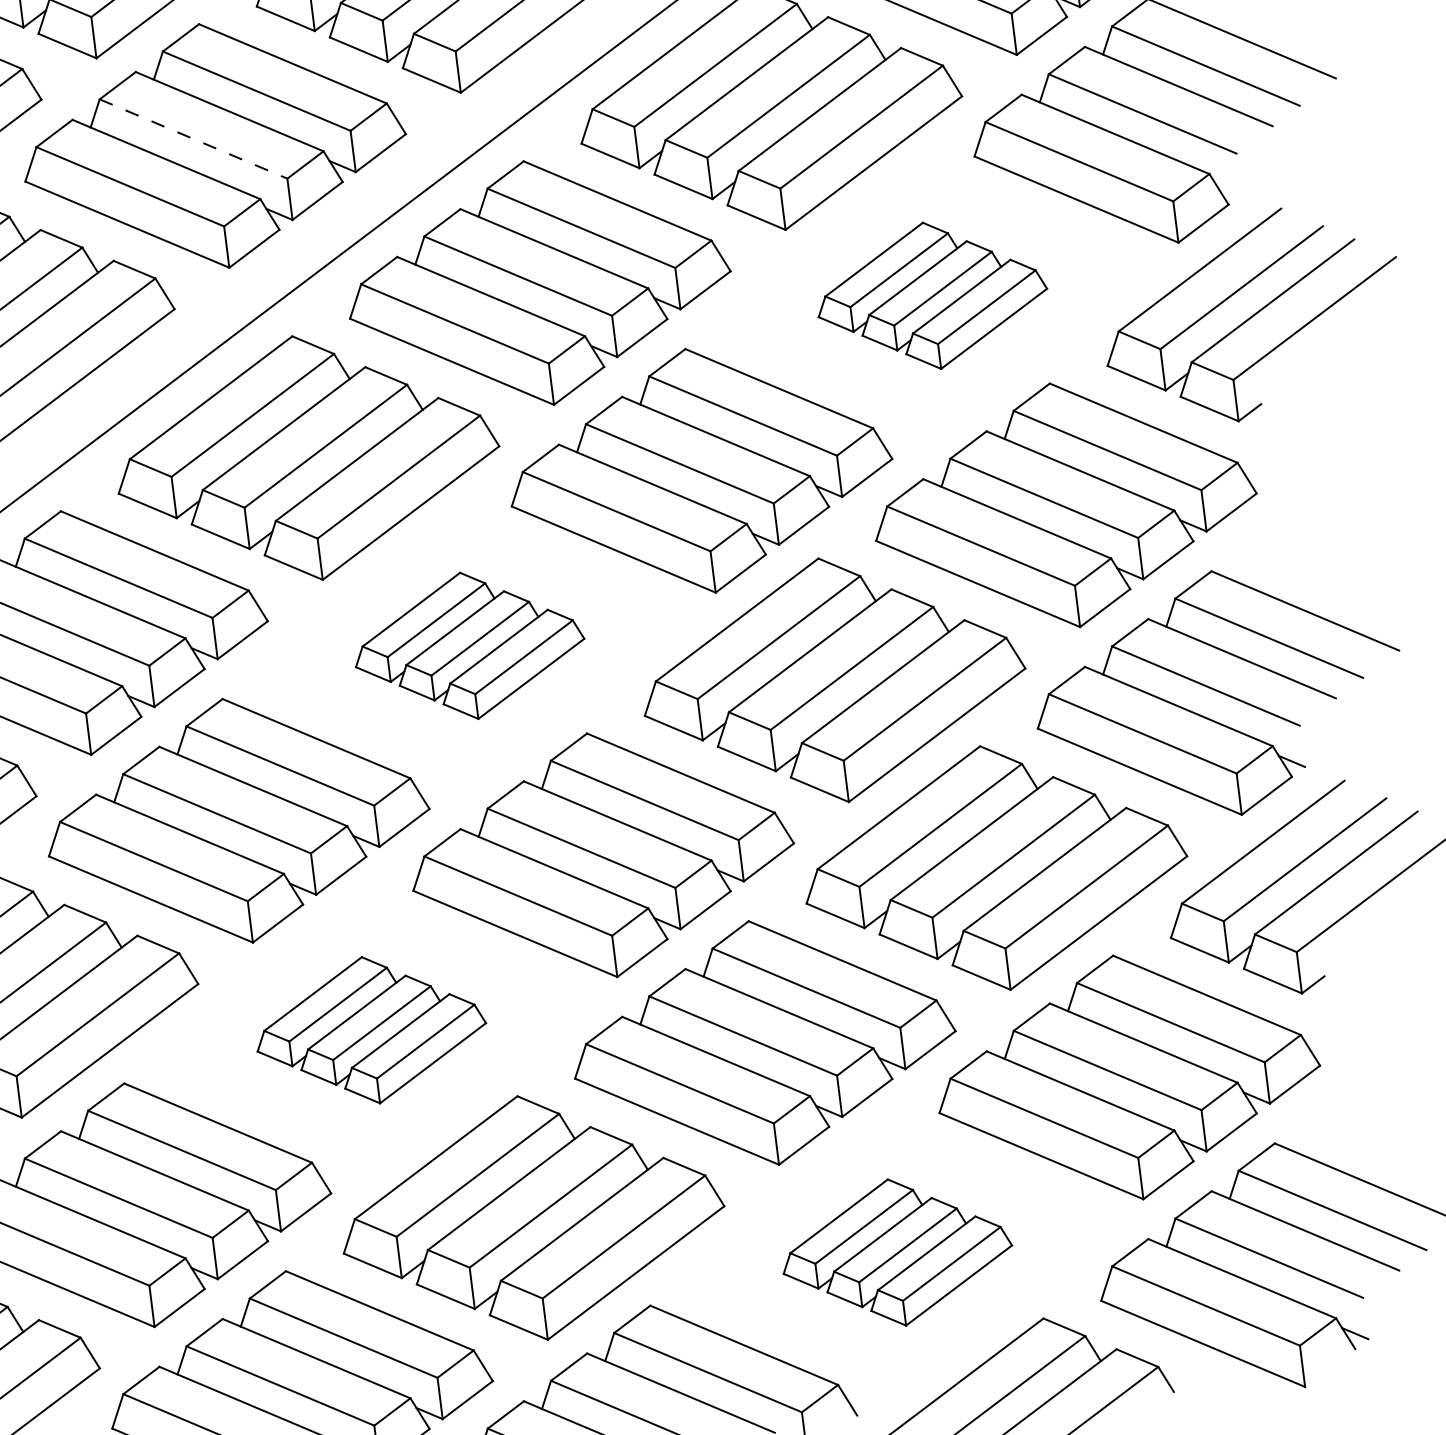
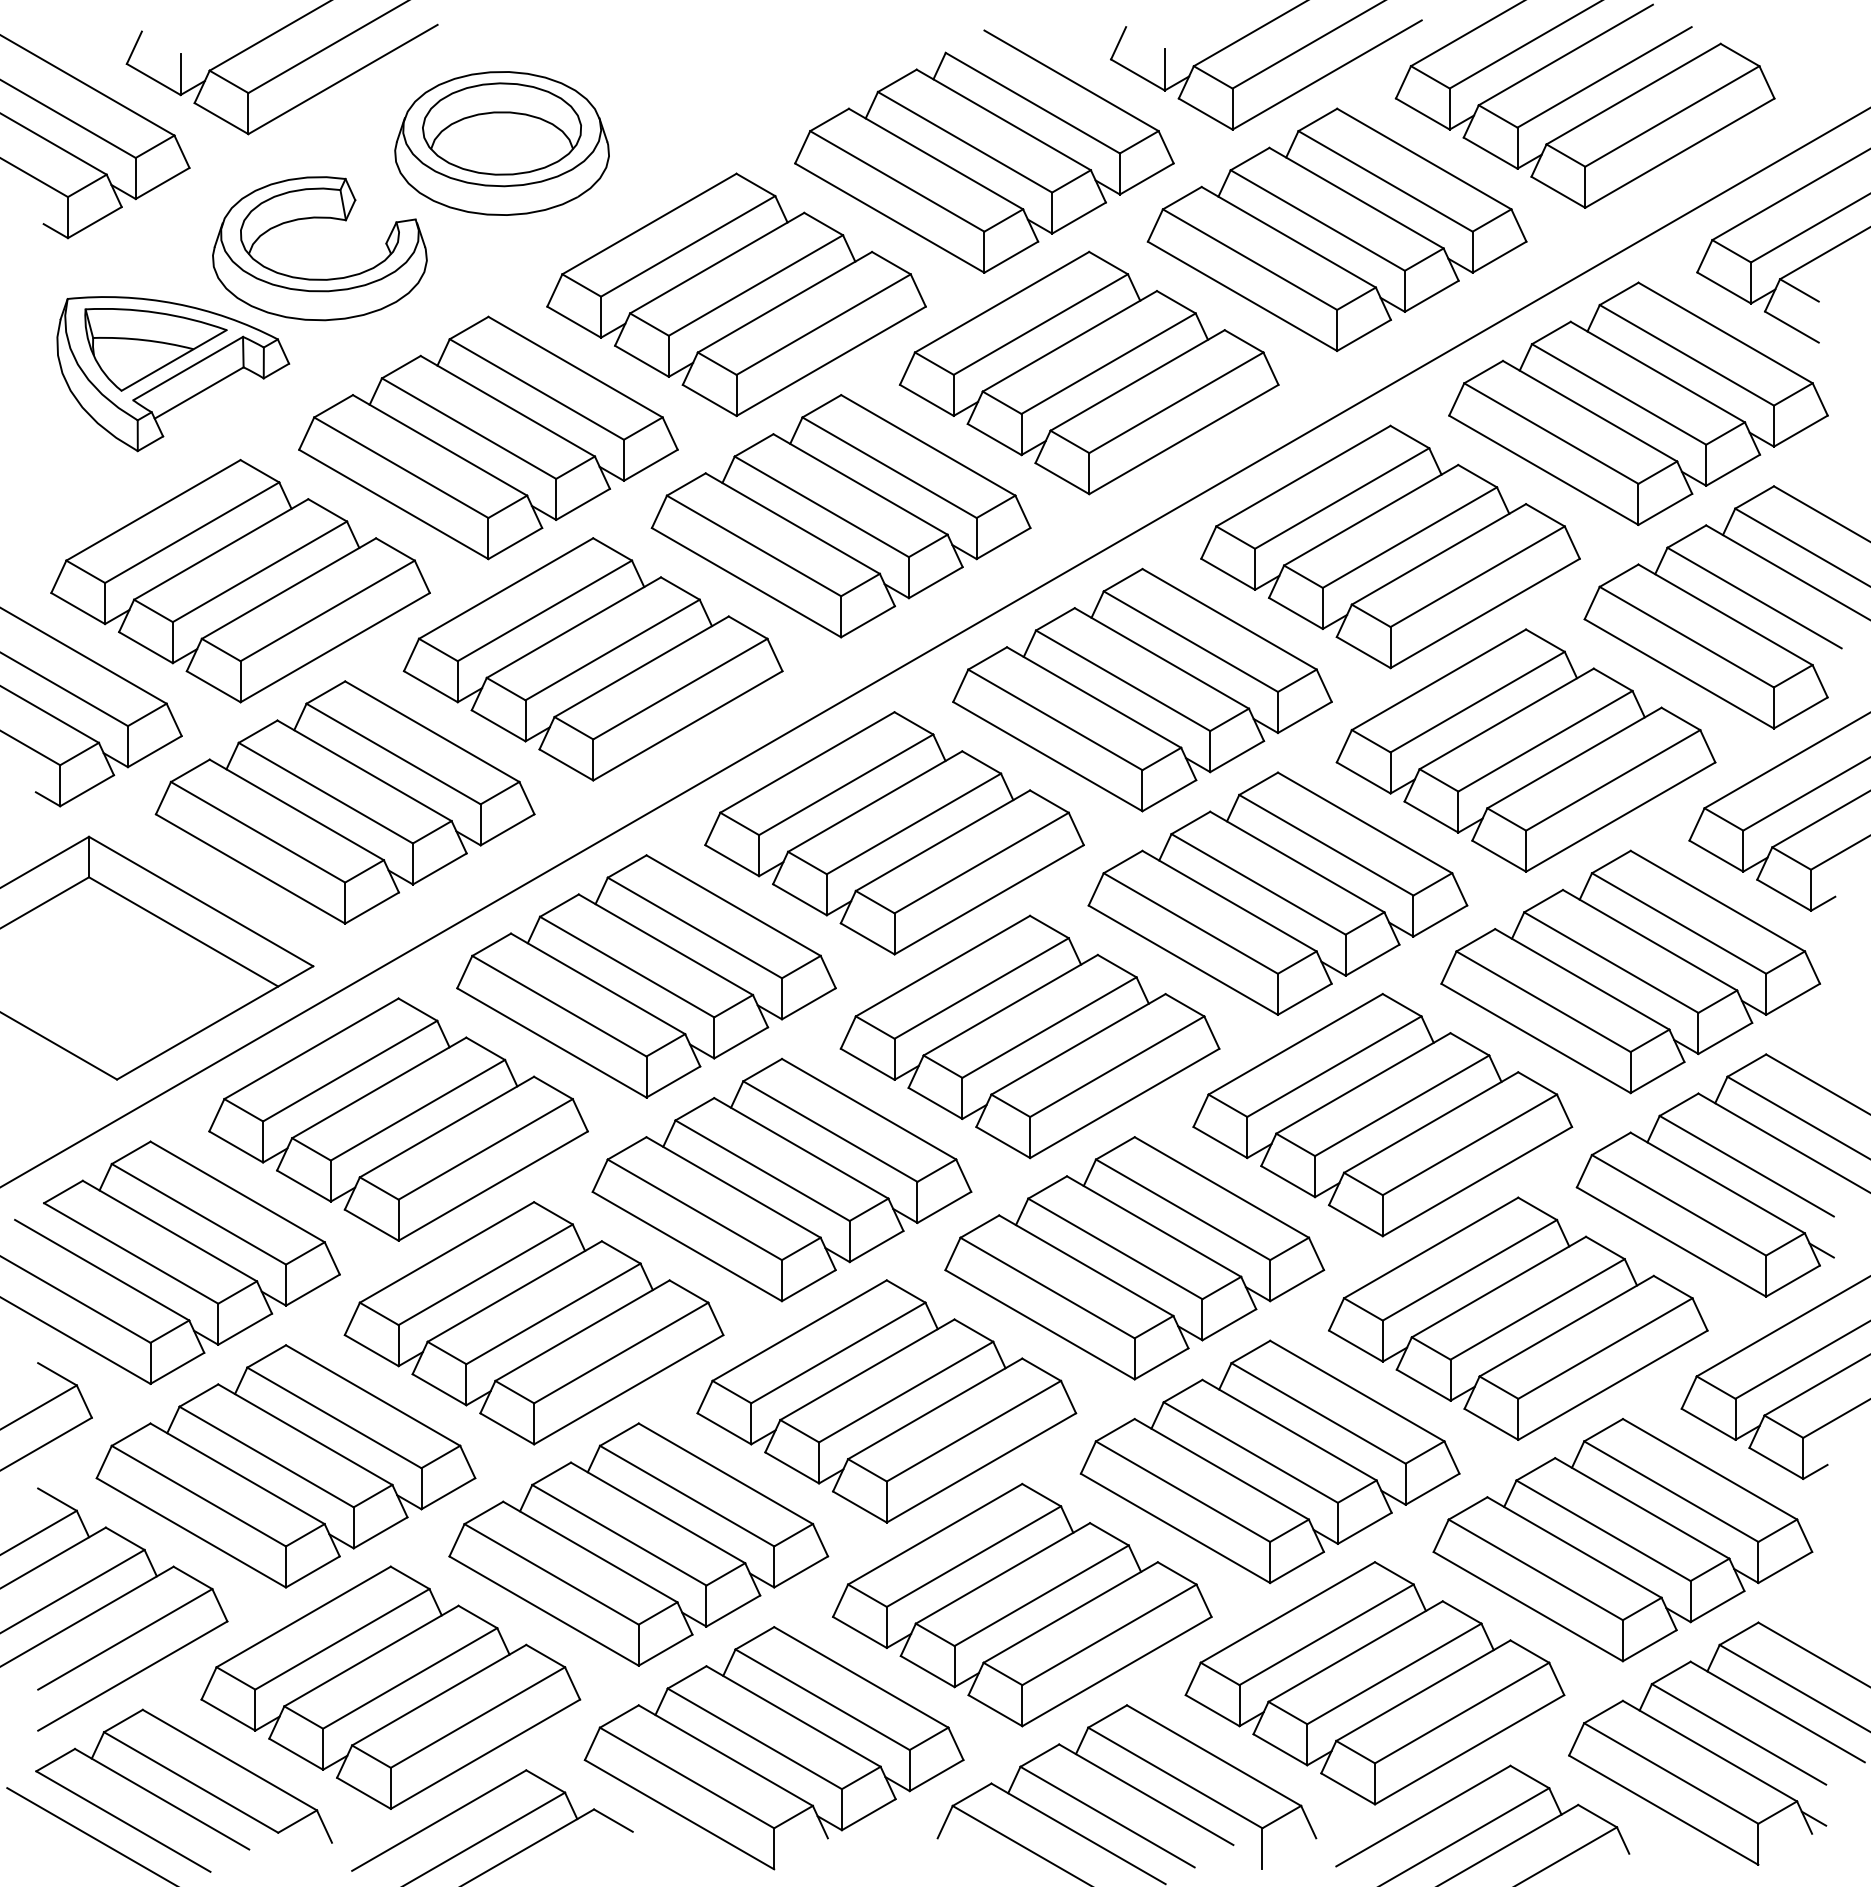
line: (193, 138) -> (821, 506), dashed -> solid
part: (931, 295) -> (1525, 750), size x1.67
part: (468, 645) -> (1029, 1036), size x1.67
part: (370, 1030) -> (886, 1401), size x1.67
part: (896, 1252) -> (1374, 1683), size x1.67

